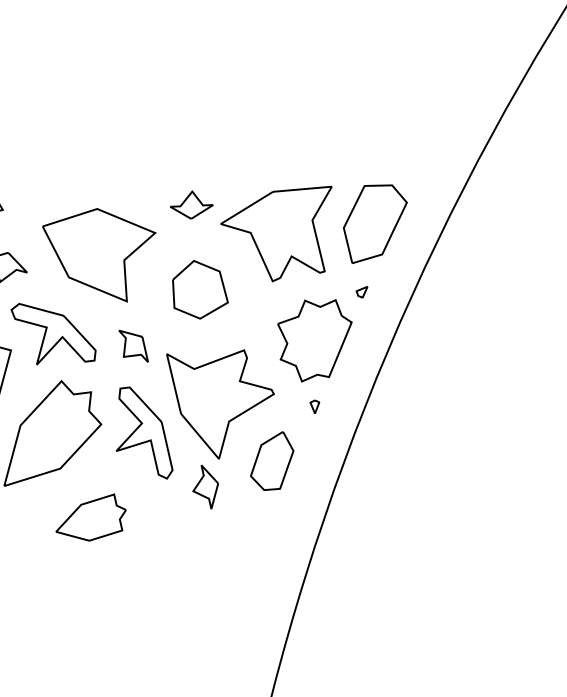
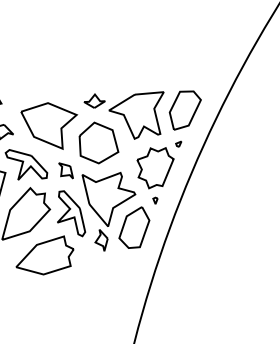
part: (199, 288) -> (98, 142), size x1.43
part: (272, 460) -> (134, 227), size x1.43
part: (90, 517) -> (44, 255), size x1.67

